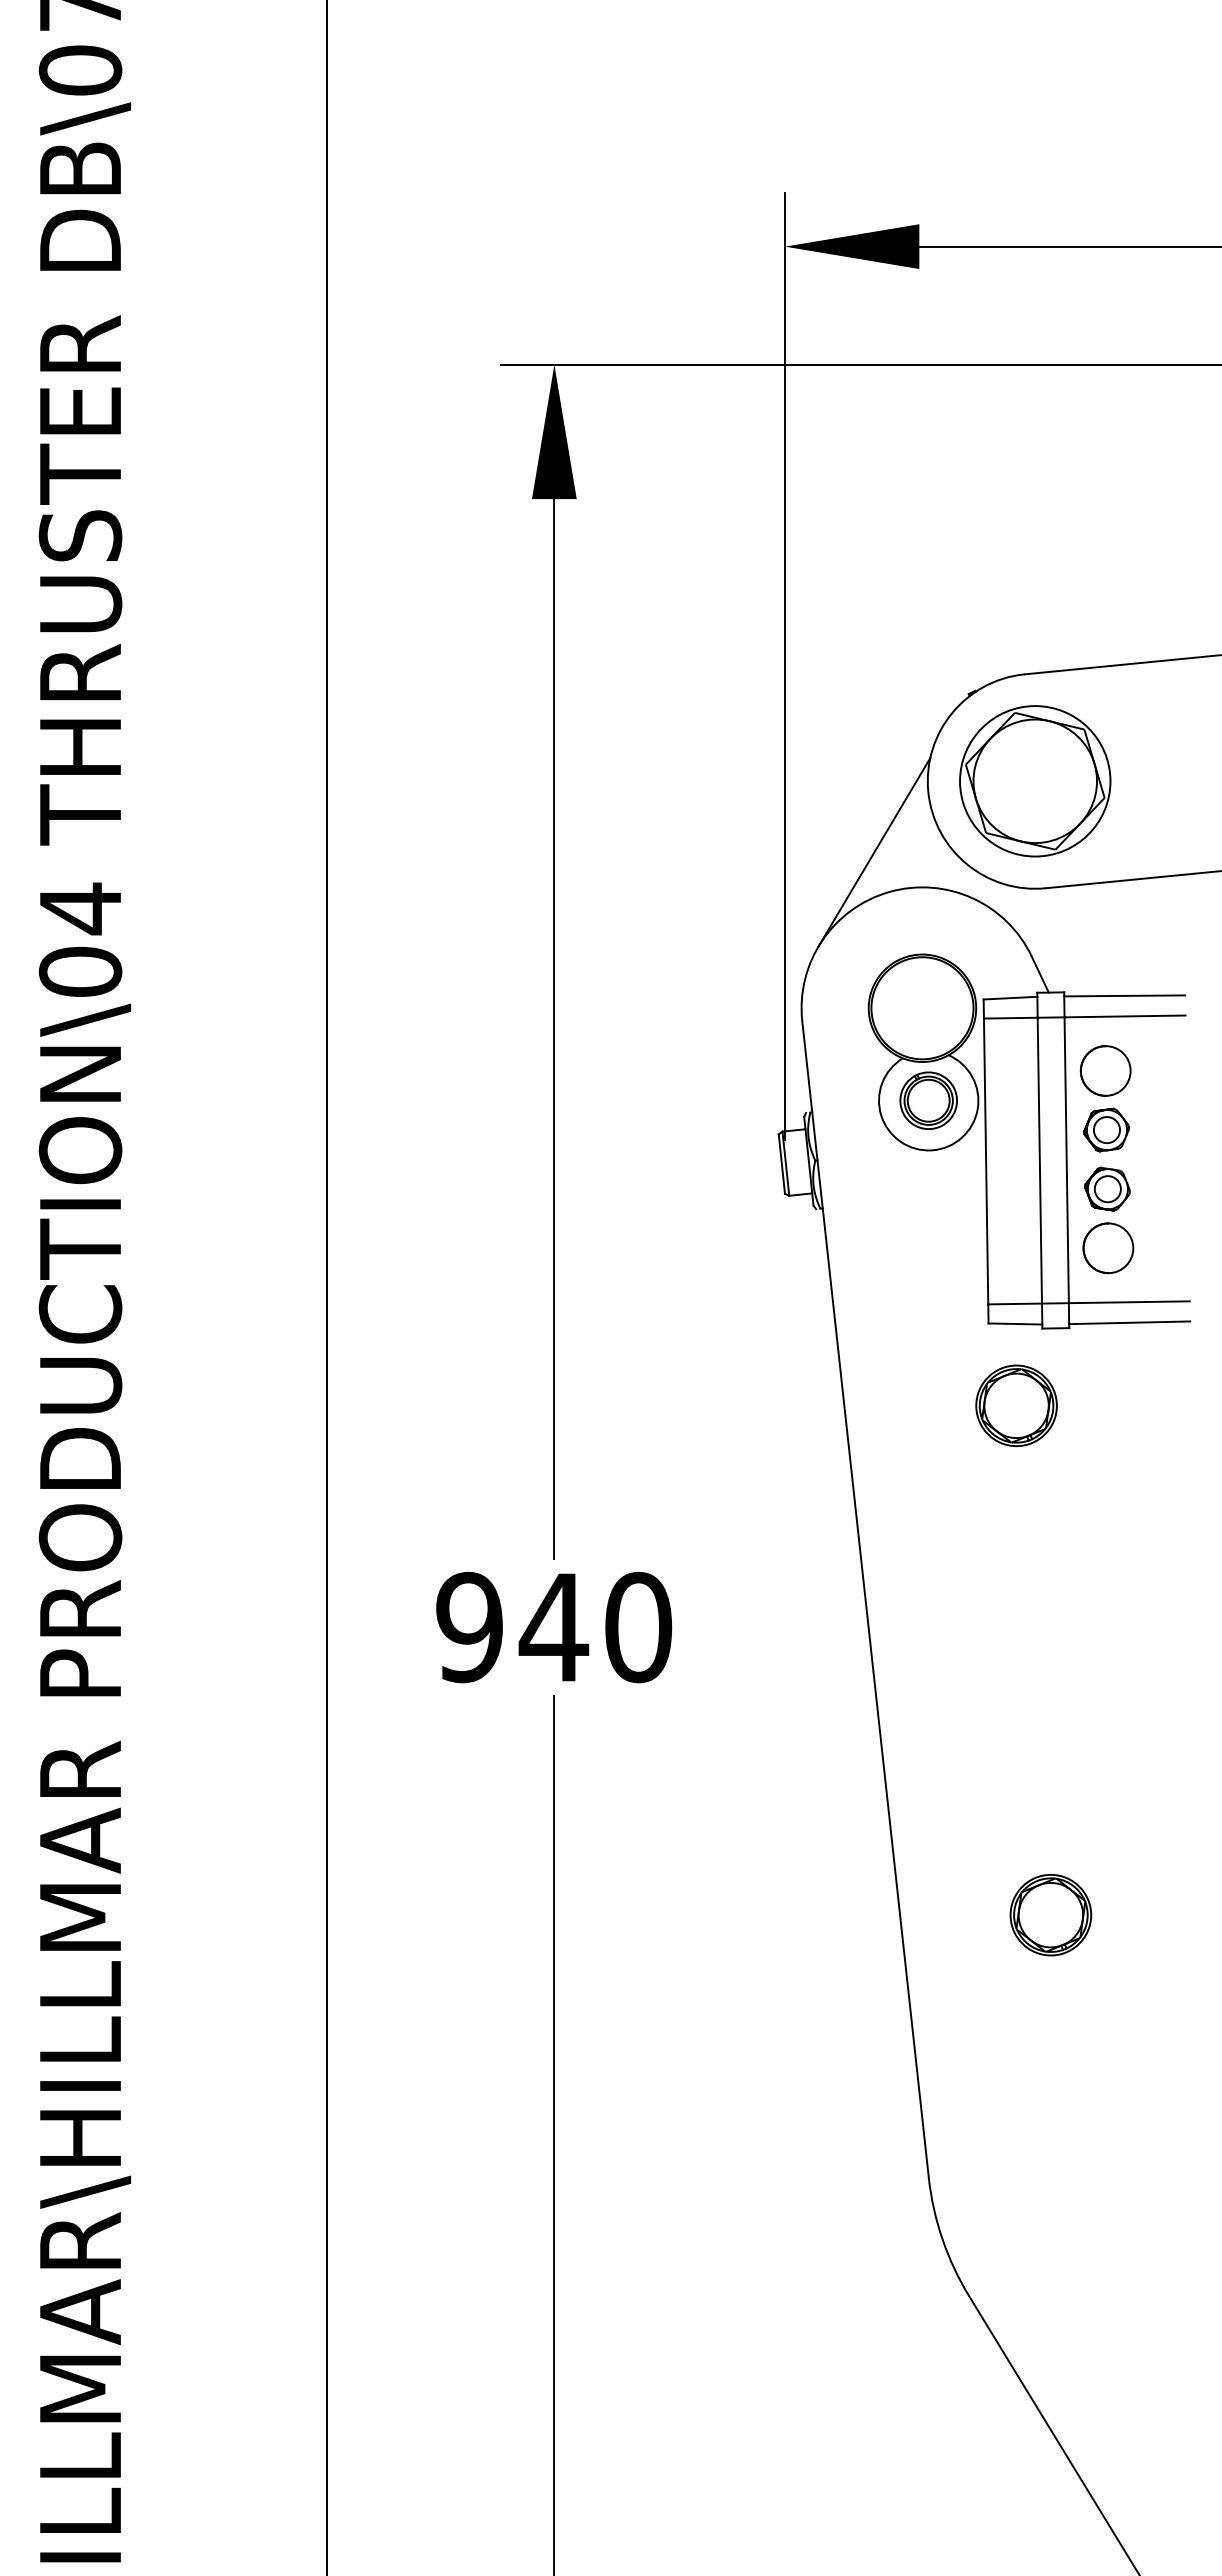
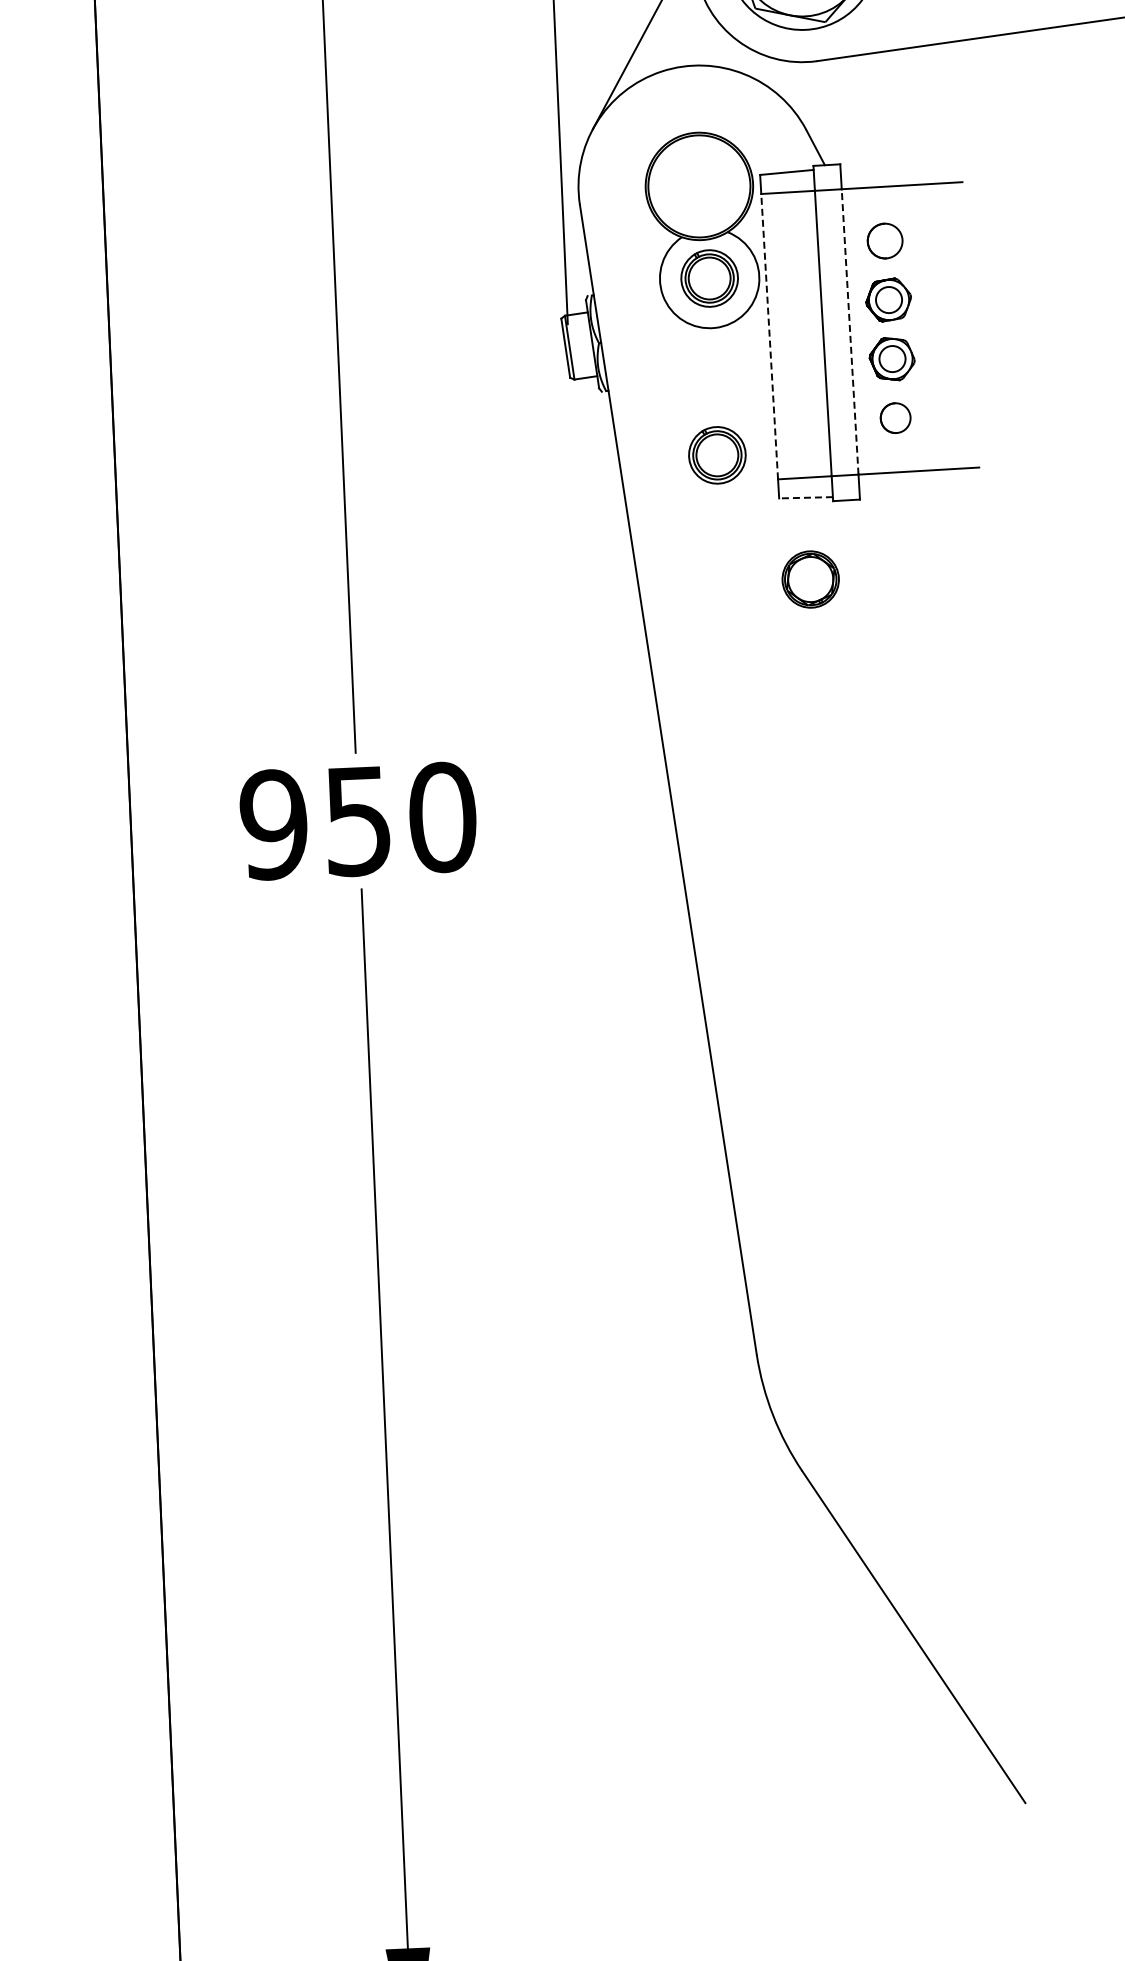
line: (1124, 995) -> (900, 164), removed
part: (1105, 1070) -> (884, 240), size x0.7
line: (1066, 1160) -> (849, 332), solid -> dashed
line: (986, 1161) -> (770, 336), solid -> dashed
part: (1108, 1248) -> (895, 418), size x0.6
part: (928, 1277) -> (717, 455), added
line: (1129, 1322) -> (919, 491), removed
line: (1015, 1324) -> (806, 498), solid -> dashed
part: (1016, 1405) -> (810, 579), size x0.7
text: (553, 1628) -> (357, 822), 940 -> 950
part: (1050, 1915) -> (866, 1087), removed

